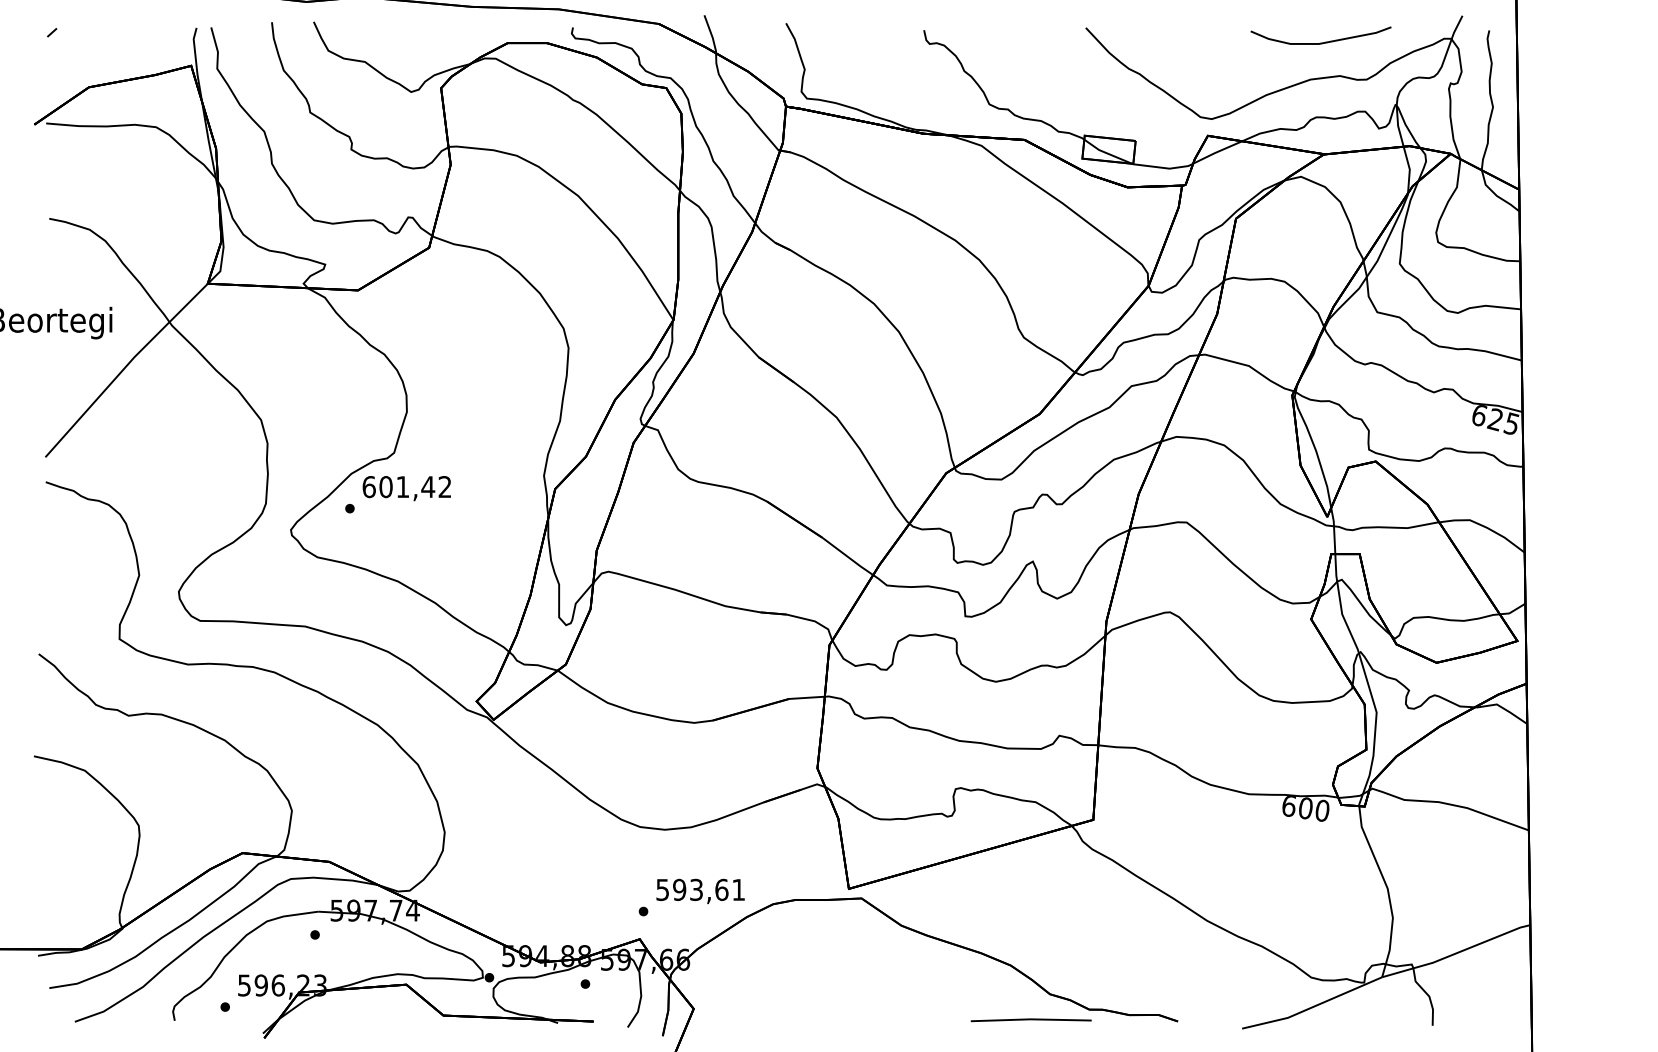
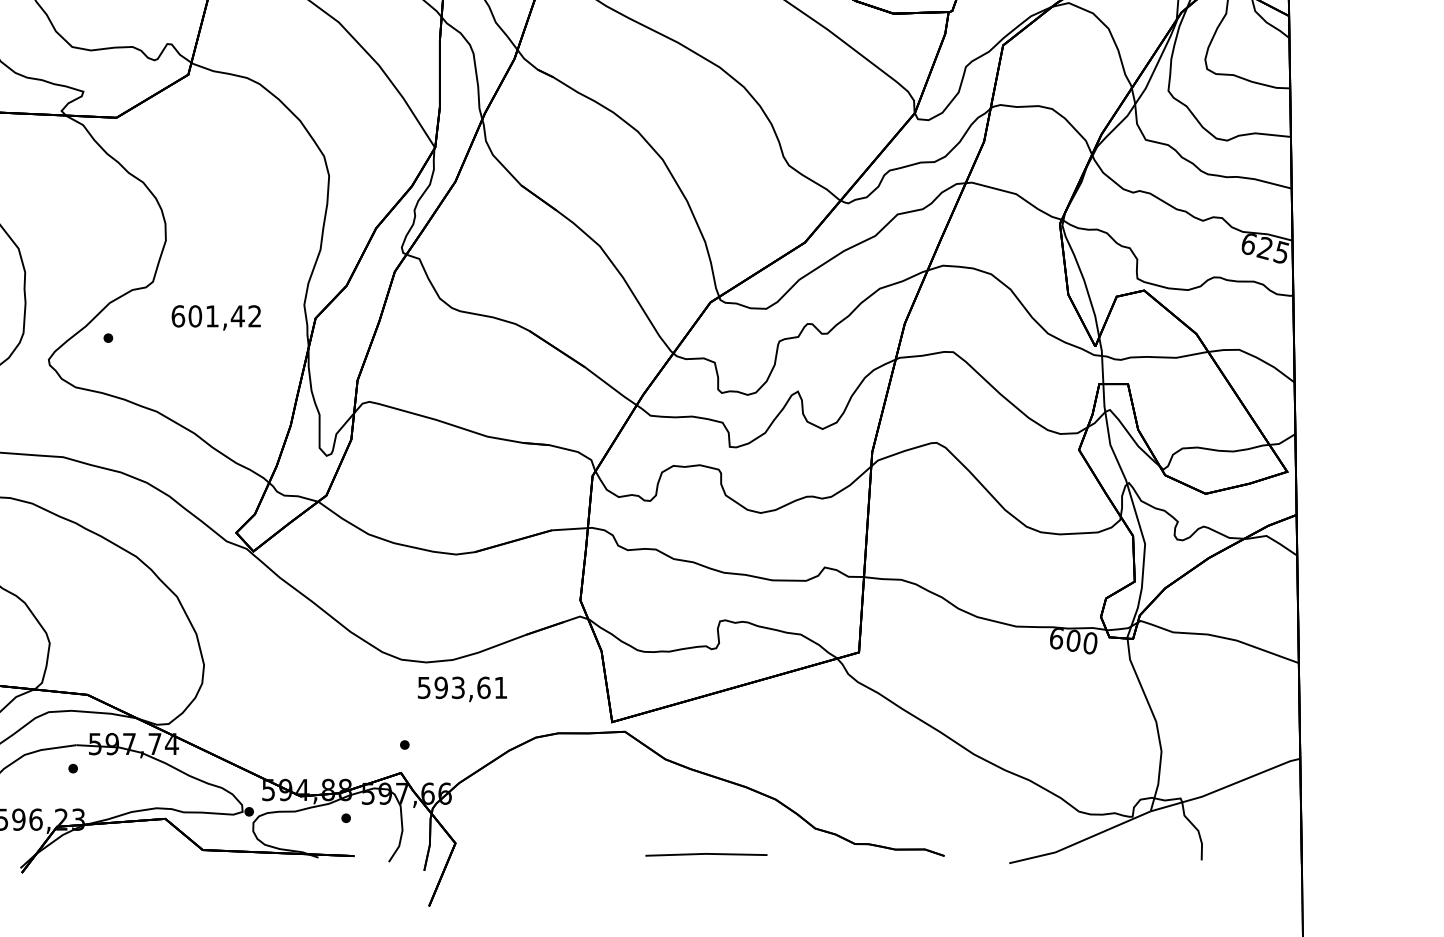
text: (406, 488) -> (215, 317), moved
text: (700, 890) -> (462, 688), moved
line: (1030, 1020) -> (705, 855), moved

